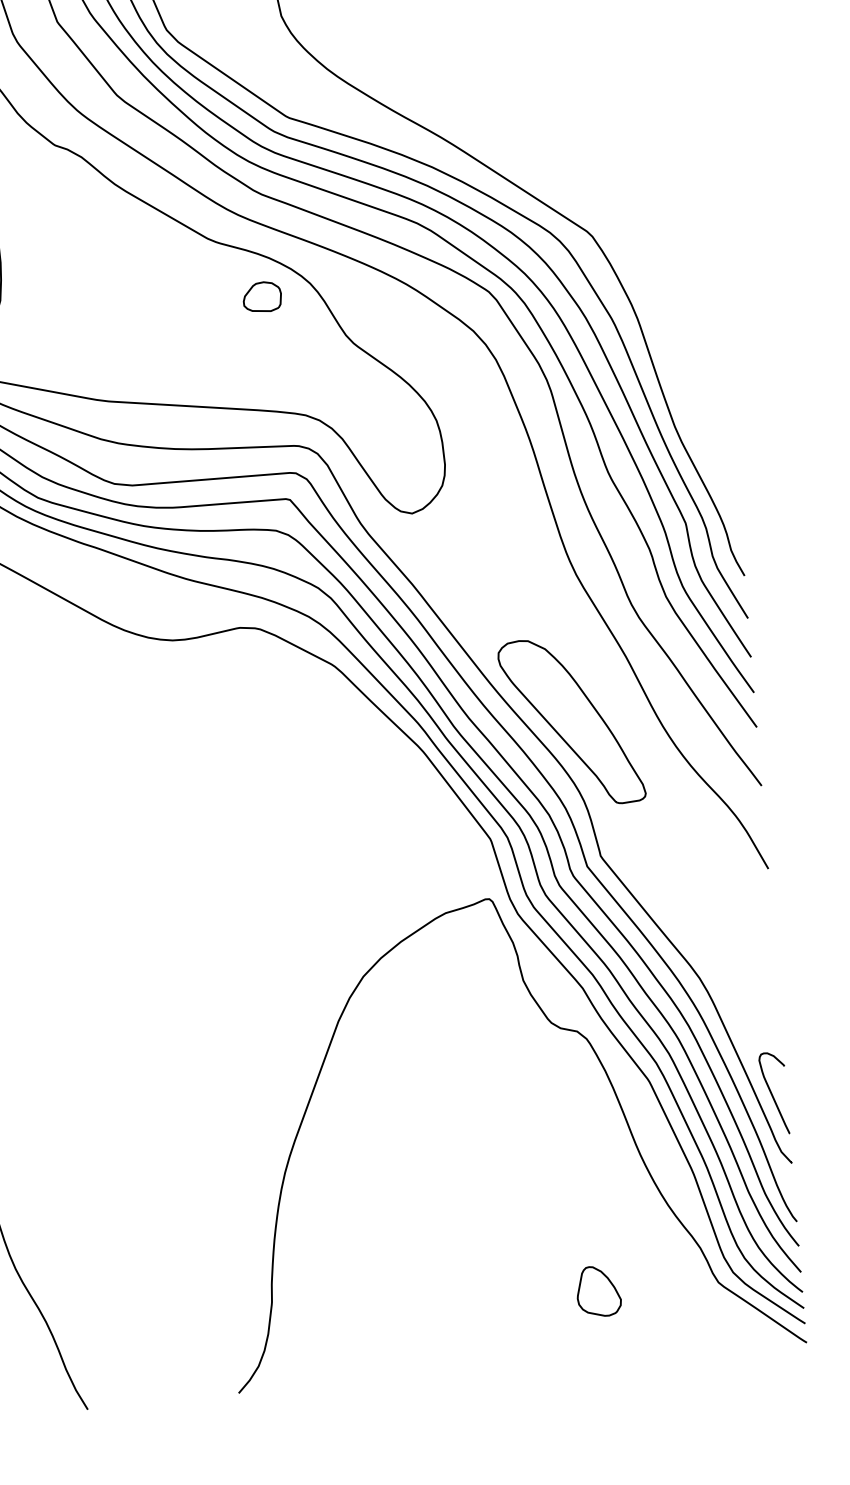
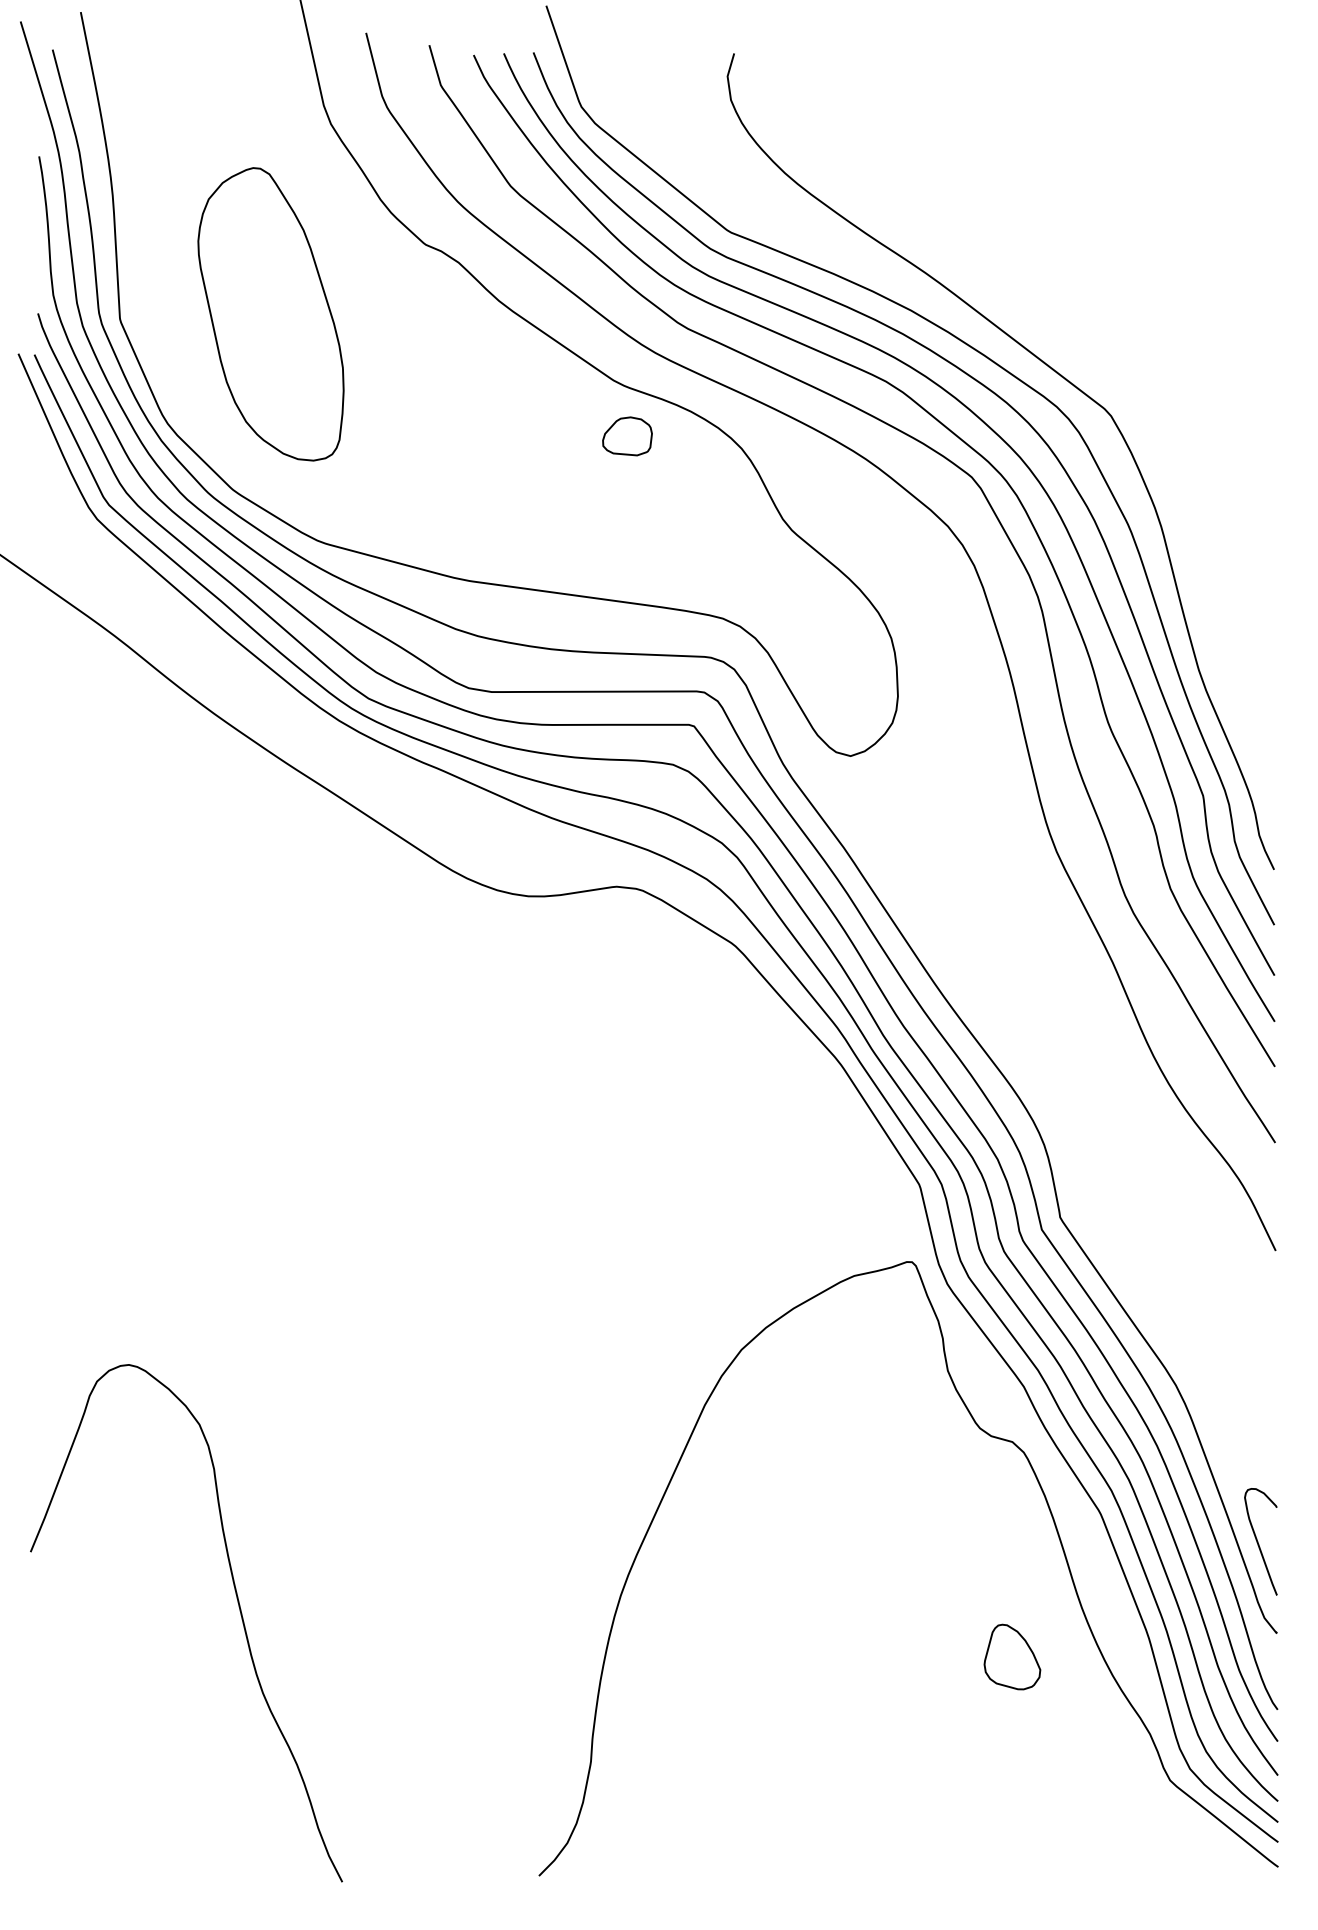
part: (262, 297) -> (627, 436), moved
part: (571, 722) -> (1035, 1041), removed
part: (598, 1290) -> (1012, 1656), moved

